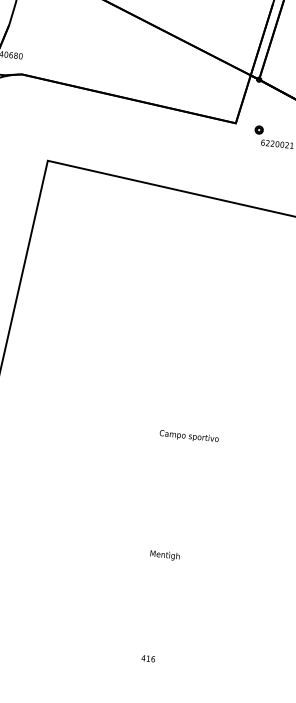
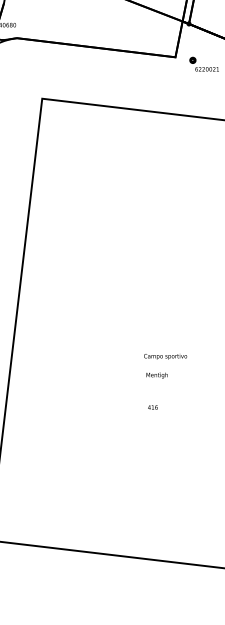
text: (189, 436) -> (165, 356), moved
text: (147, 658) -> (152, 407), moved

